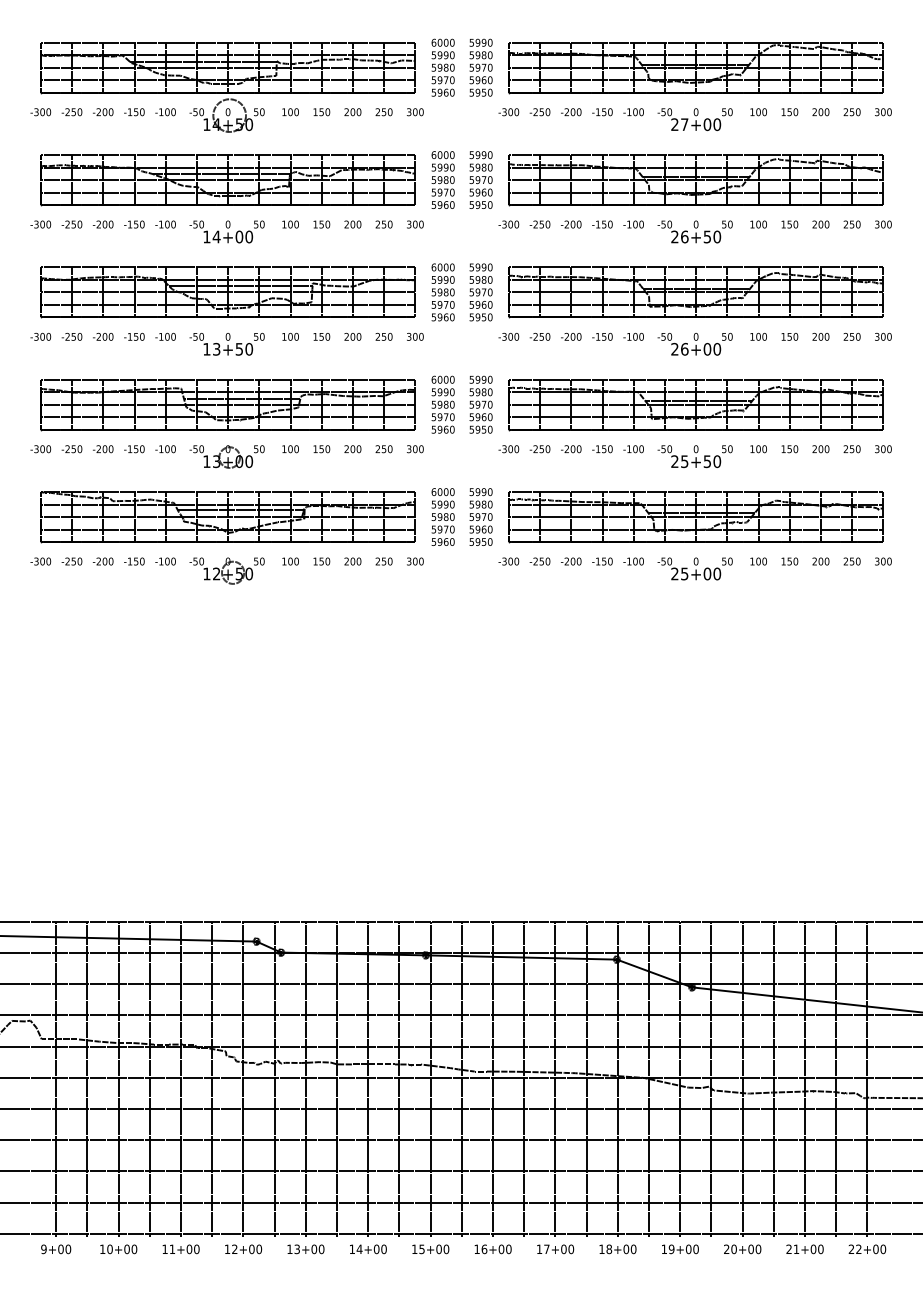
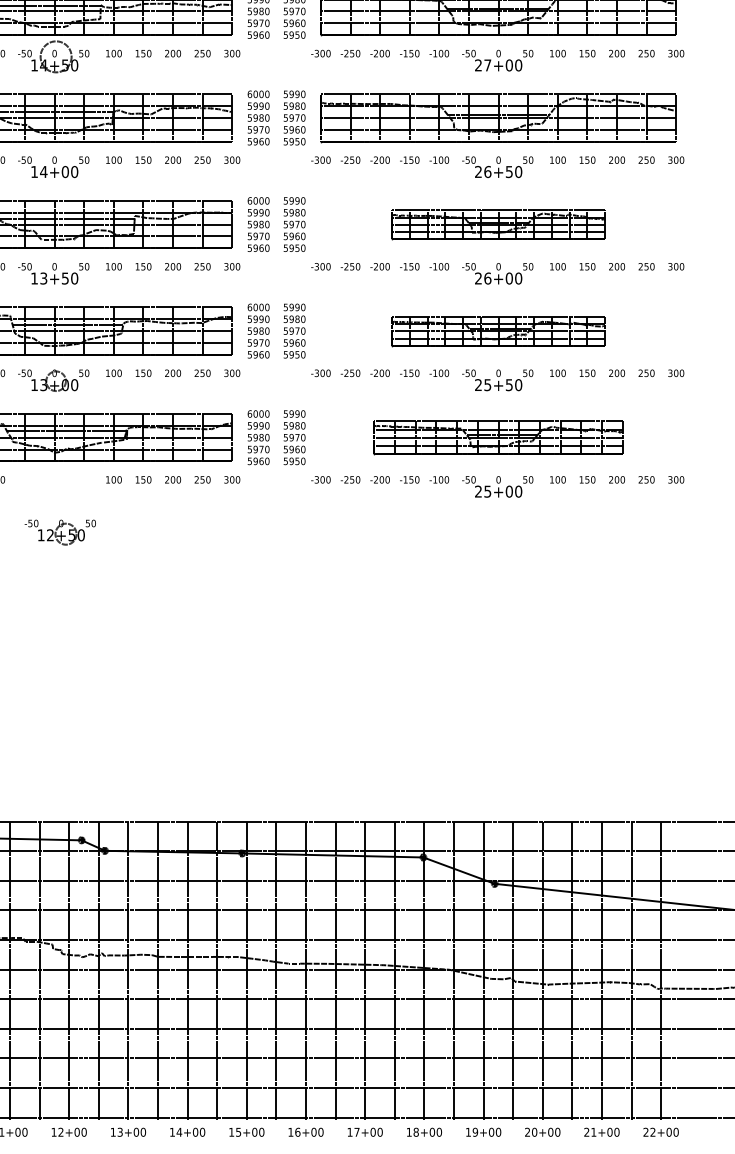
part: (695, 292) -> (498, 224), size x0.6
part: (695, 405) -> (498, 331), size x0.6
part: (695, 517) -> (498, 438), size x0.7
part: (226, 570) -> (59, 531), moved

